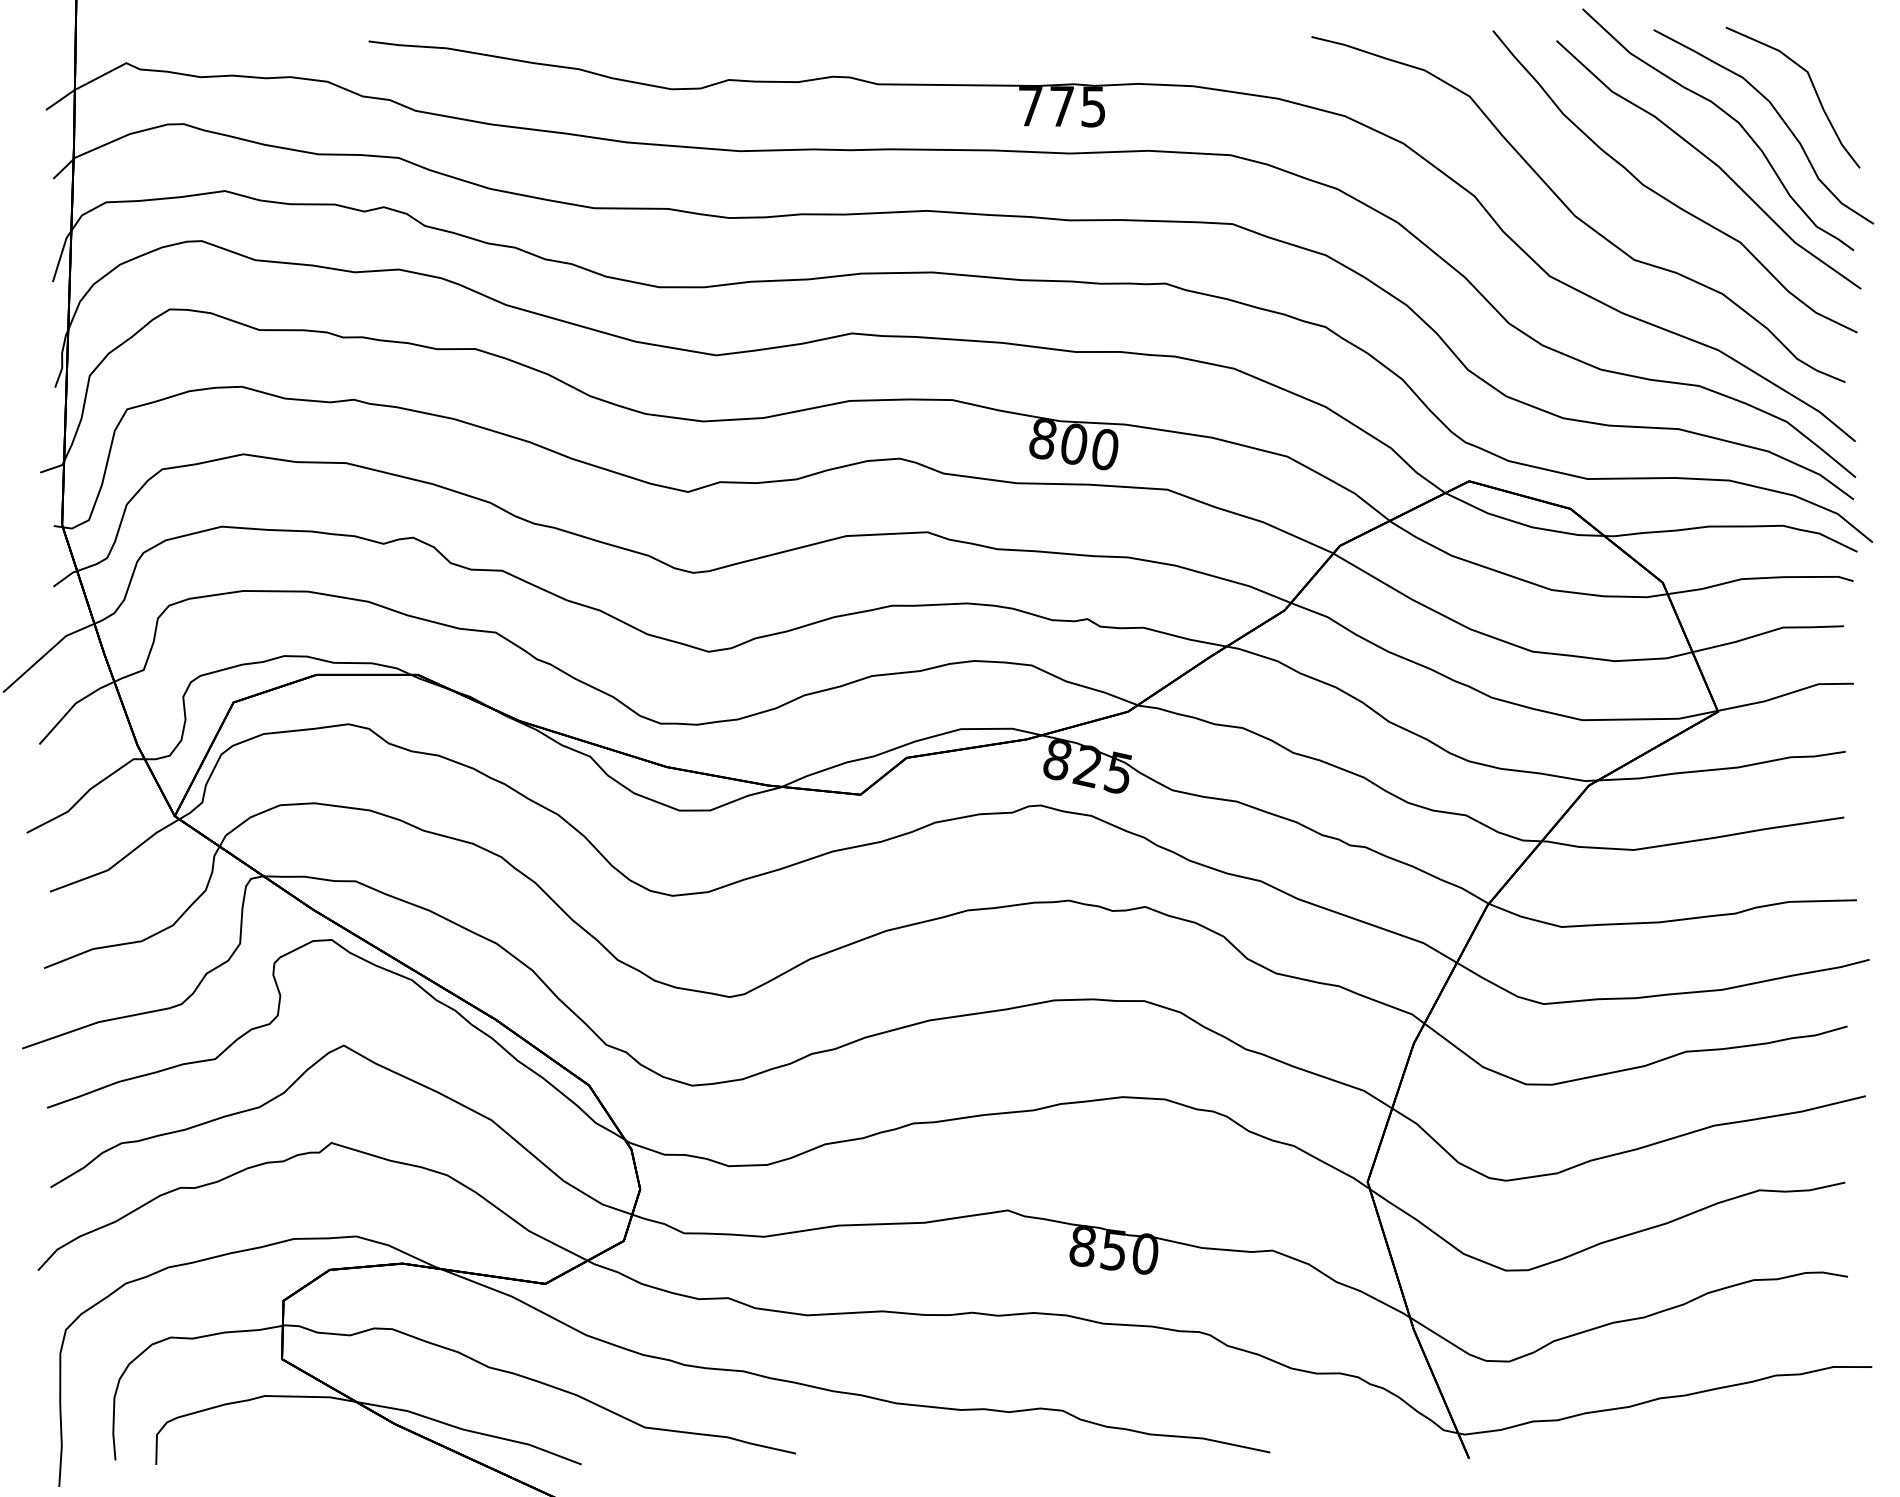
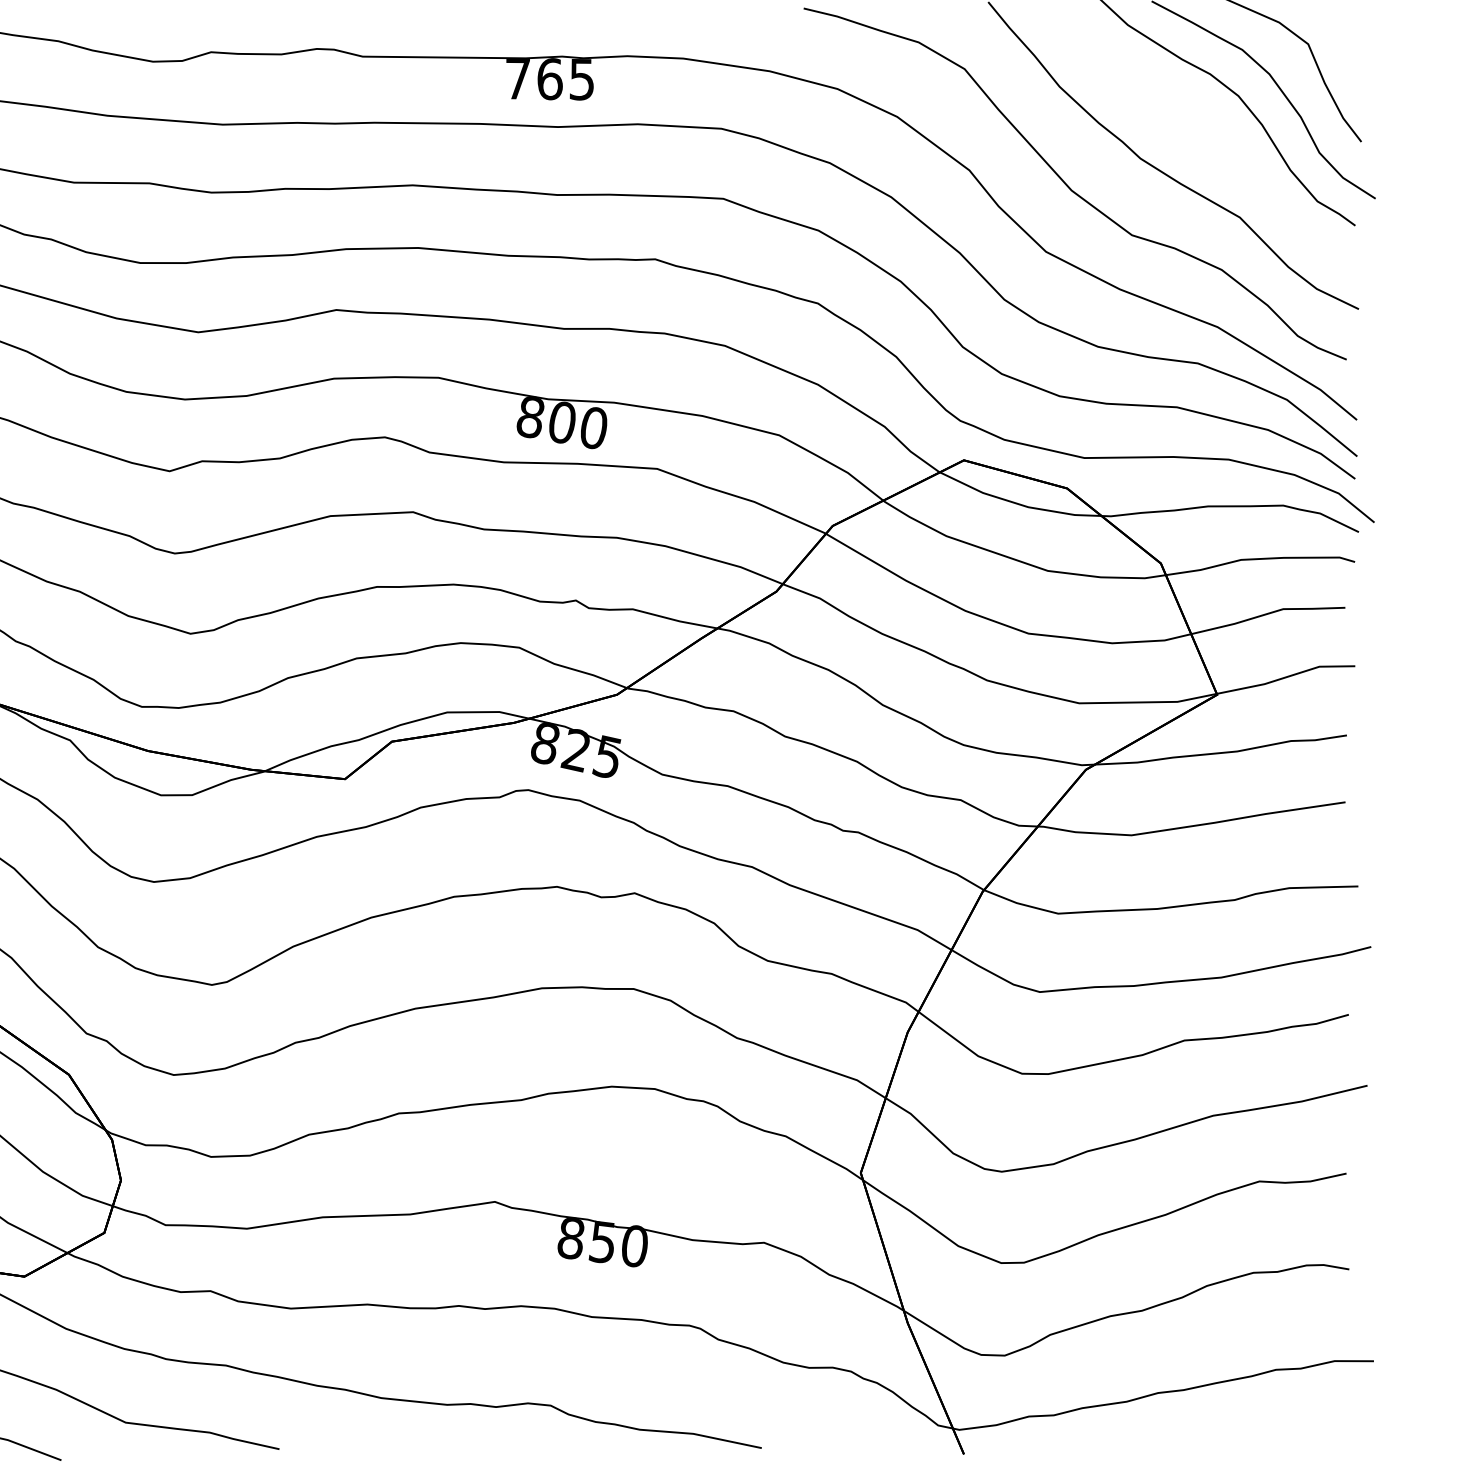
text: (1062, 106) -> (550, 79), 775 -> 765
curve: (1710, 161) -> (1209, 135), removed

